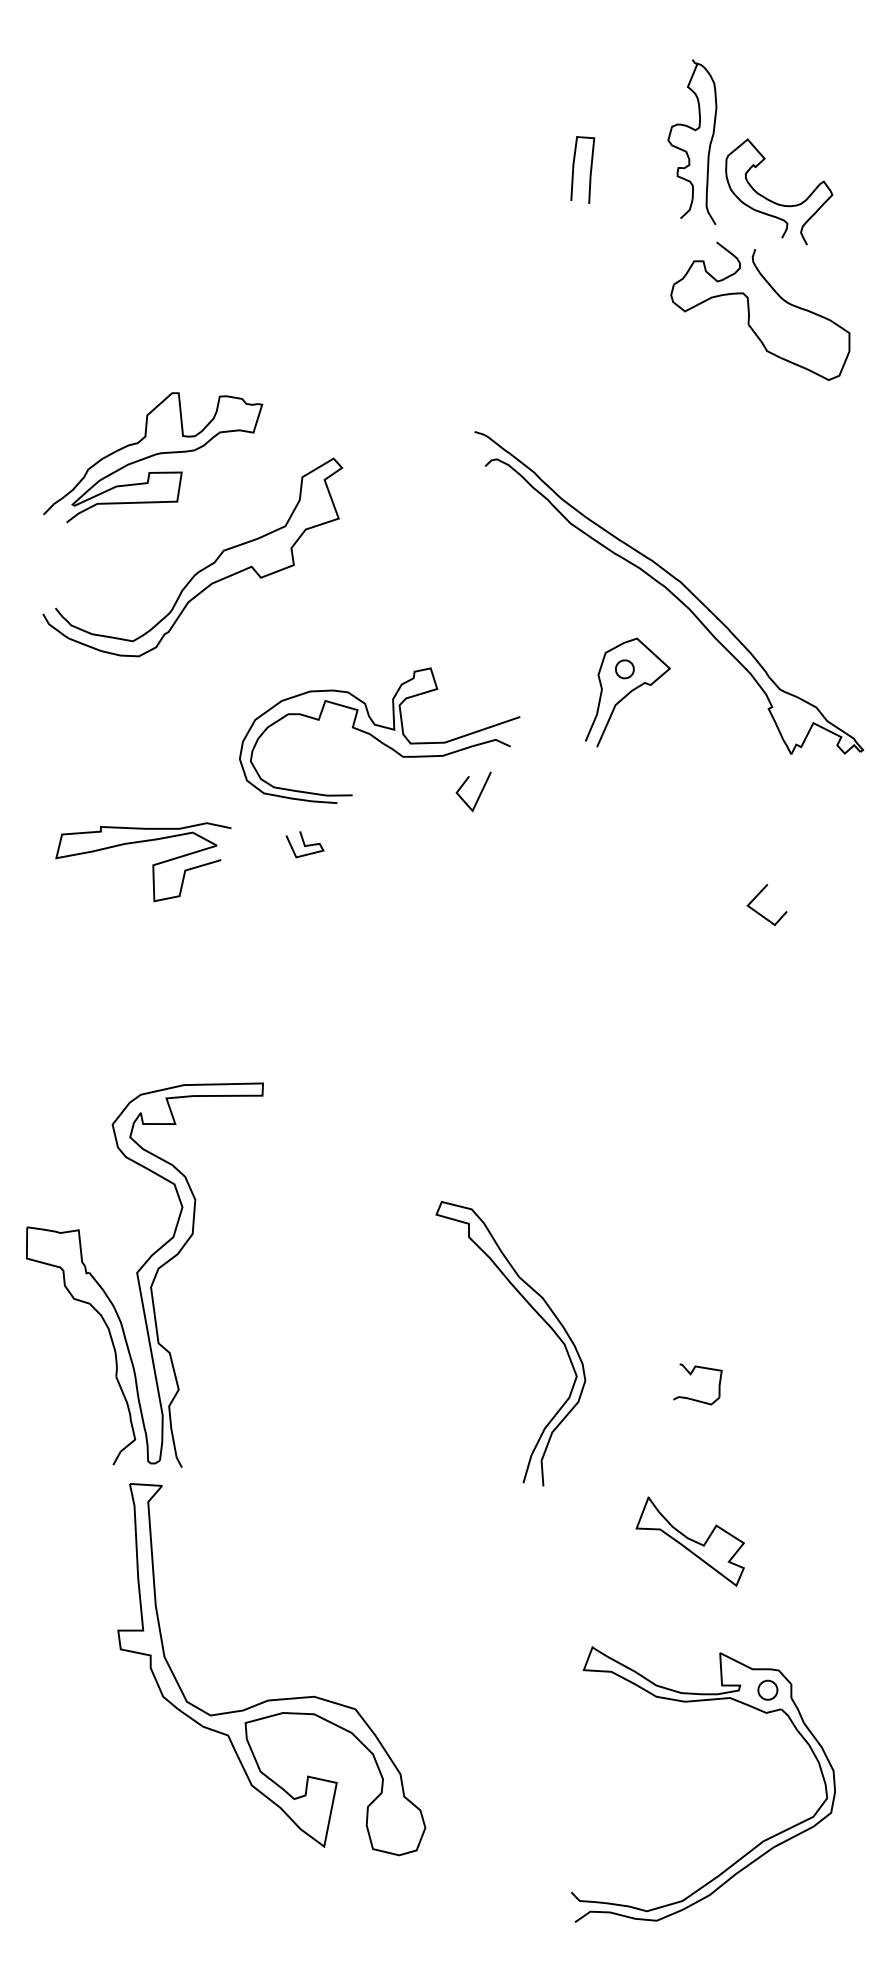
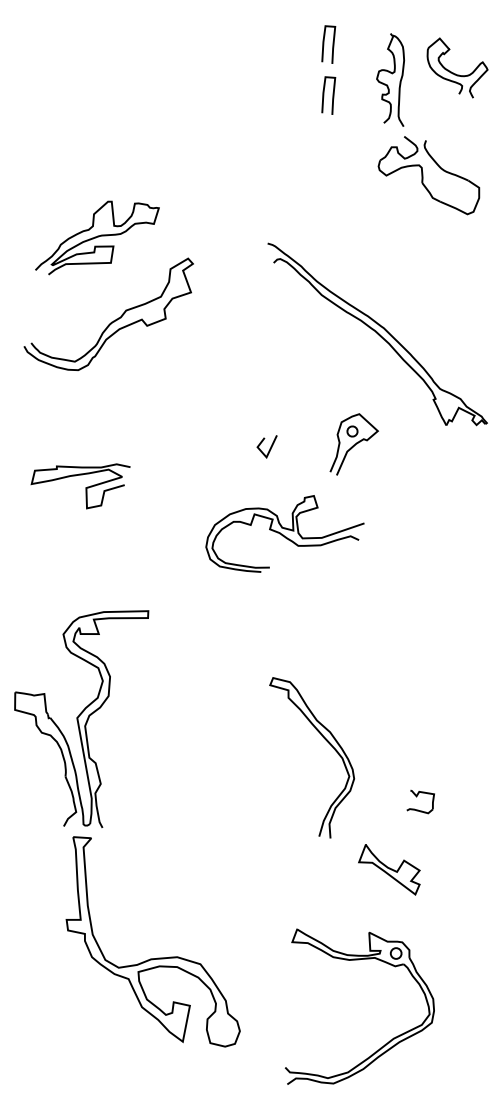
curve: (575, 79) -> (324, 44), added
part: (775, 201) -> (455, 73), moved
curve: (153, 456) -> (97, 237), moved
part: (626, 692) -> (353, 444), moved
part: (378, 734) -> (284, 533), moved
curve: (304, 844) -> (171, 476), removed
line: (763, 913) -> (430, 515), removed
curve: (538, 1316) -> (327, 742), moved
part: (697, 1383) -> (420, 801), moved
part: (748, 1849) -> (385, 1043), moved

